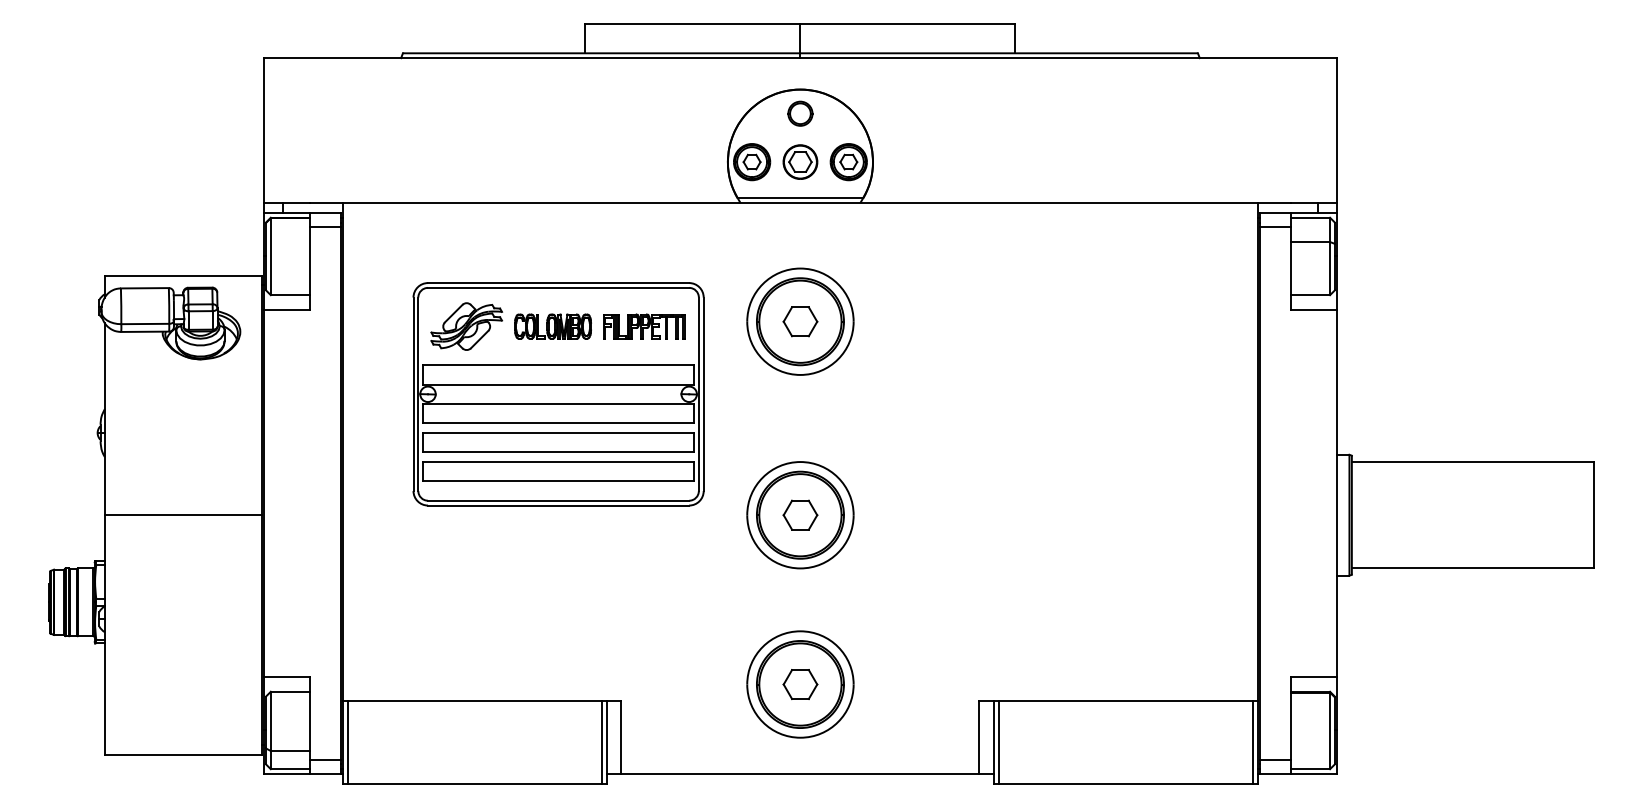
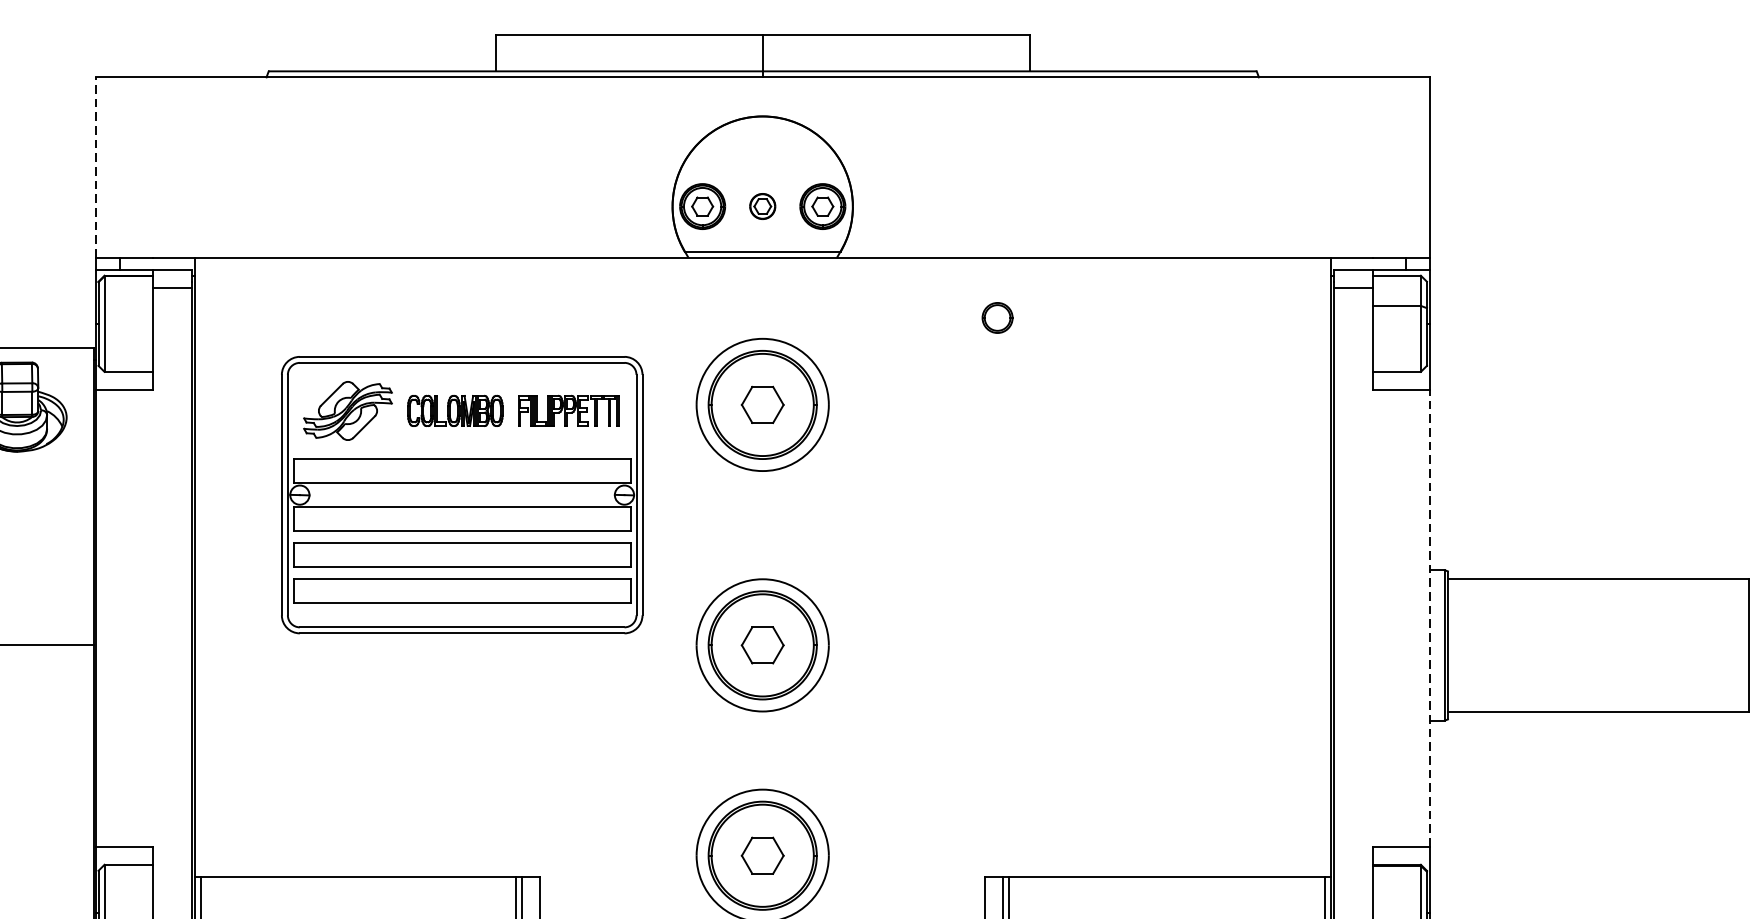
part: (800, 113) -> (997, 317), moved
line: (263, 130) -> (95, 167), solid -> dashed
part: (800, 161) -> (762, 205), size x0.6
line: (1337, 493) -> (1430, 618), solid -> dashed

